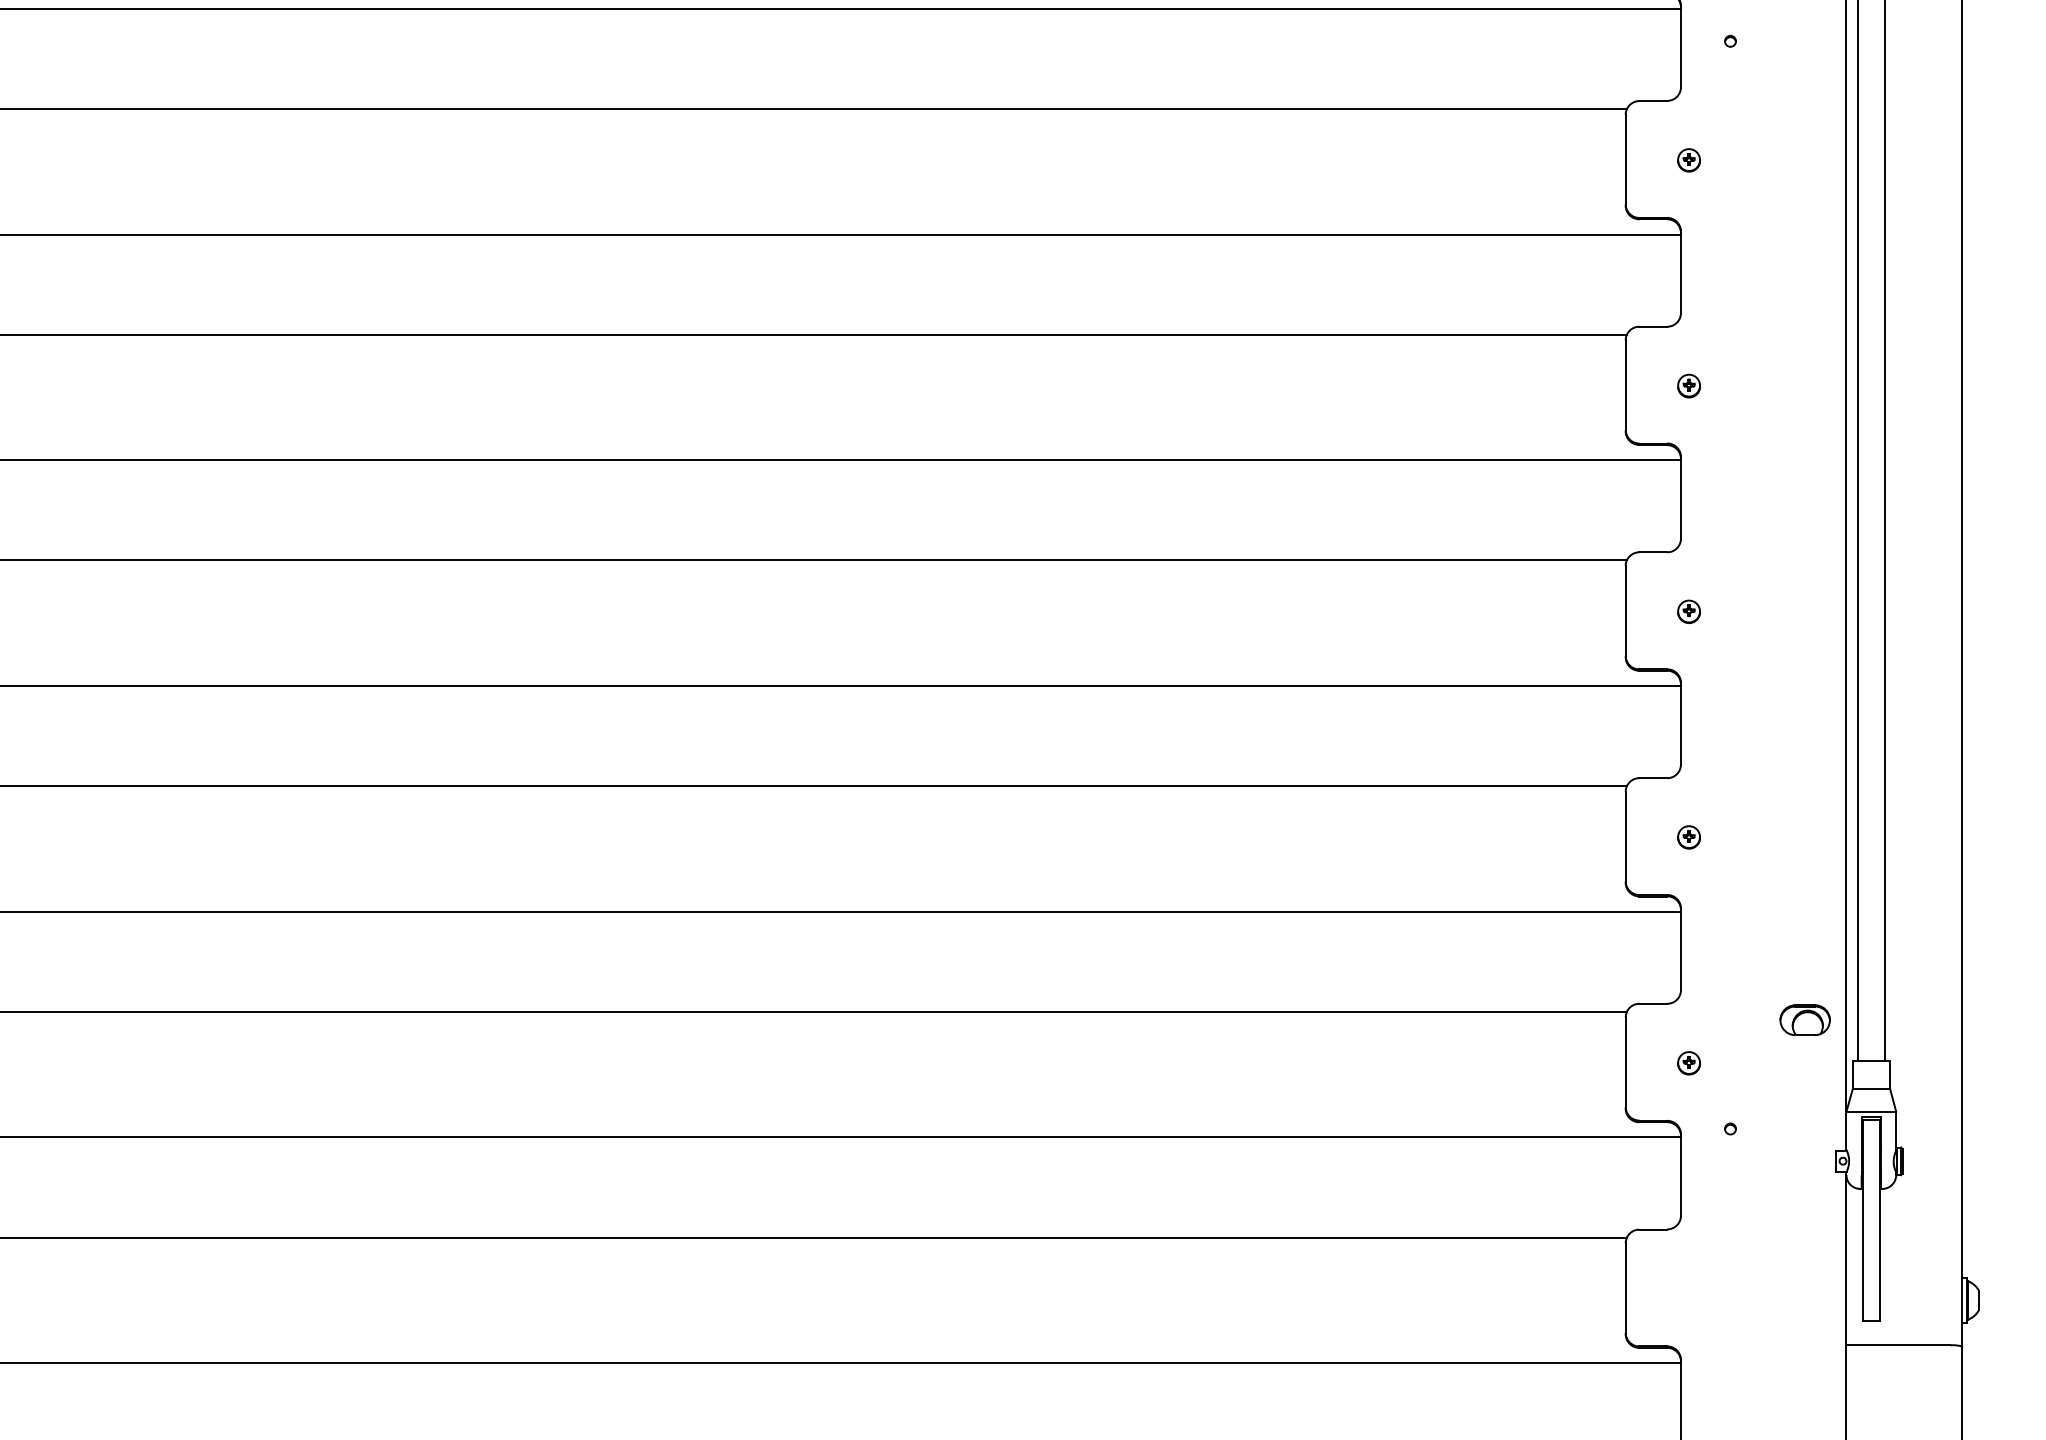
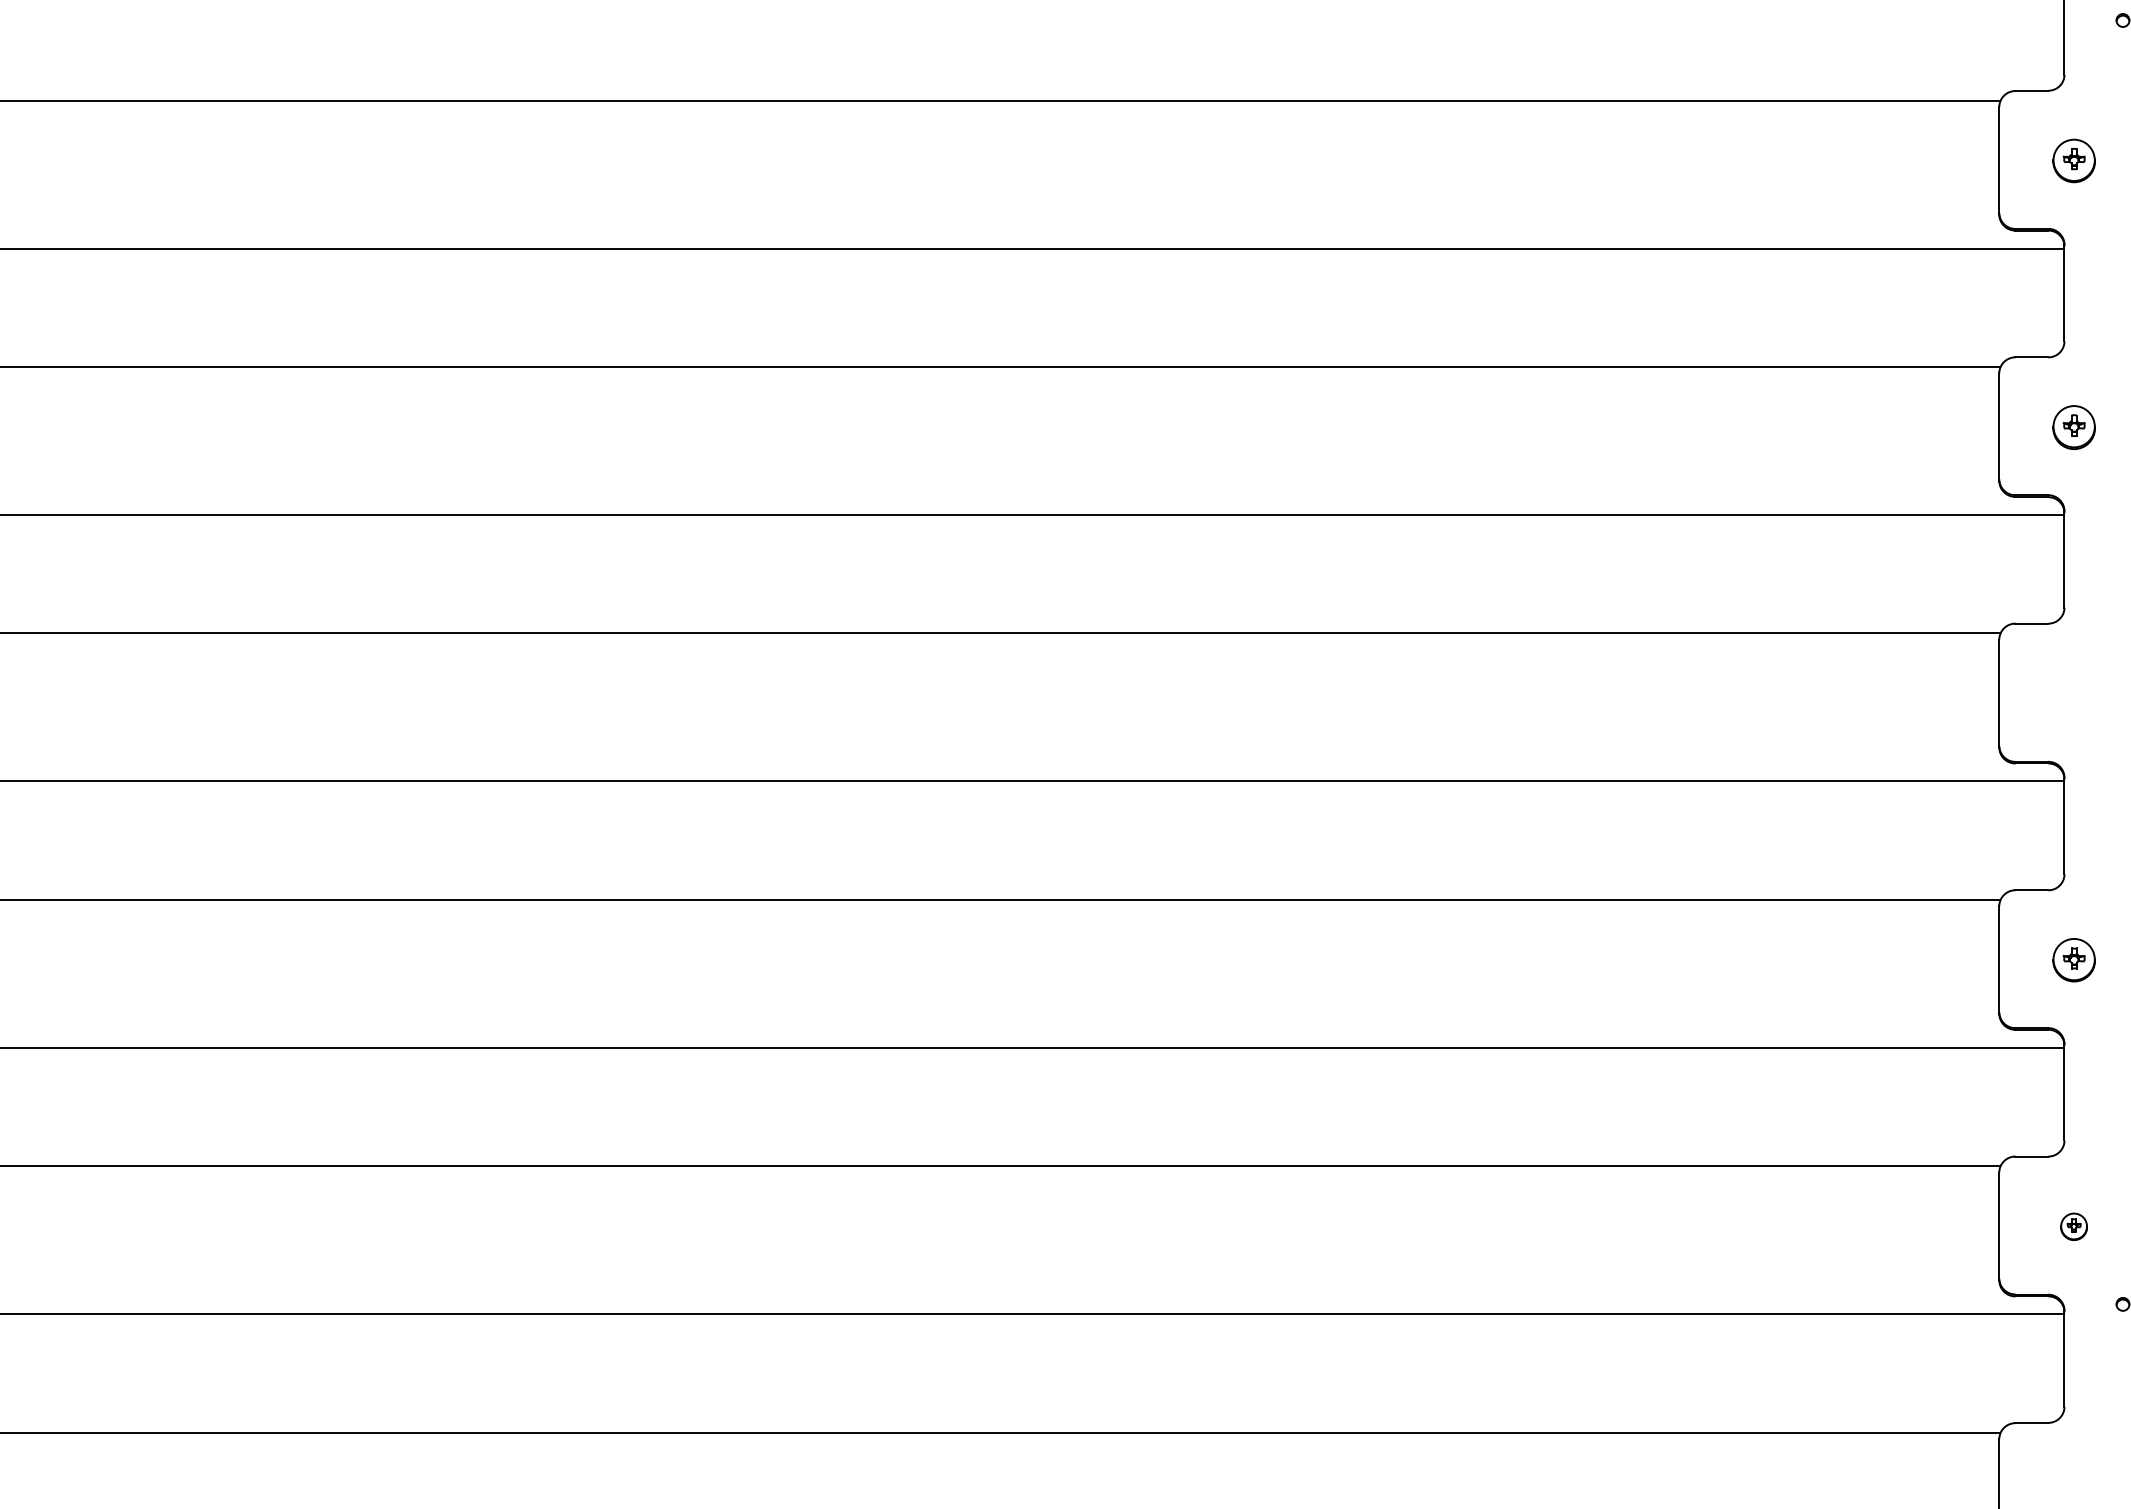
part: (1688, 160) -> (2073, 161), size x1.6
part: (1688, 385) -> (2073, 426), size x1.6
part: (1688, 611) -> (2073, 693), removed
part: (1688, 837) -> (2073, 960), size x1.6

